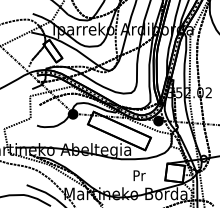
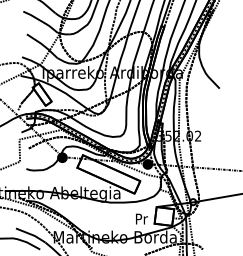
text: (139, 175) -> (141, 218), moved

